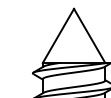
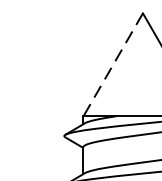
line: (58, 36) -> (113, 65), solid -> dashed

